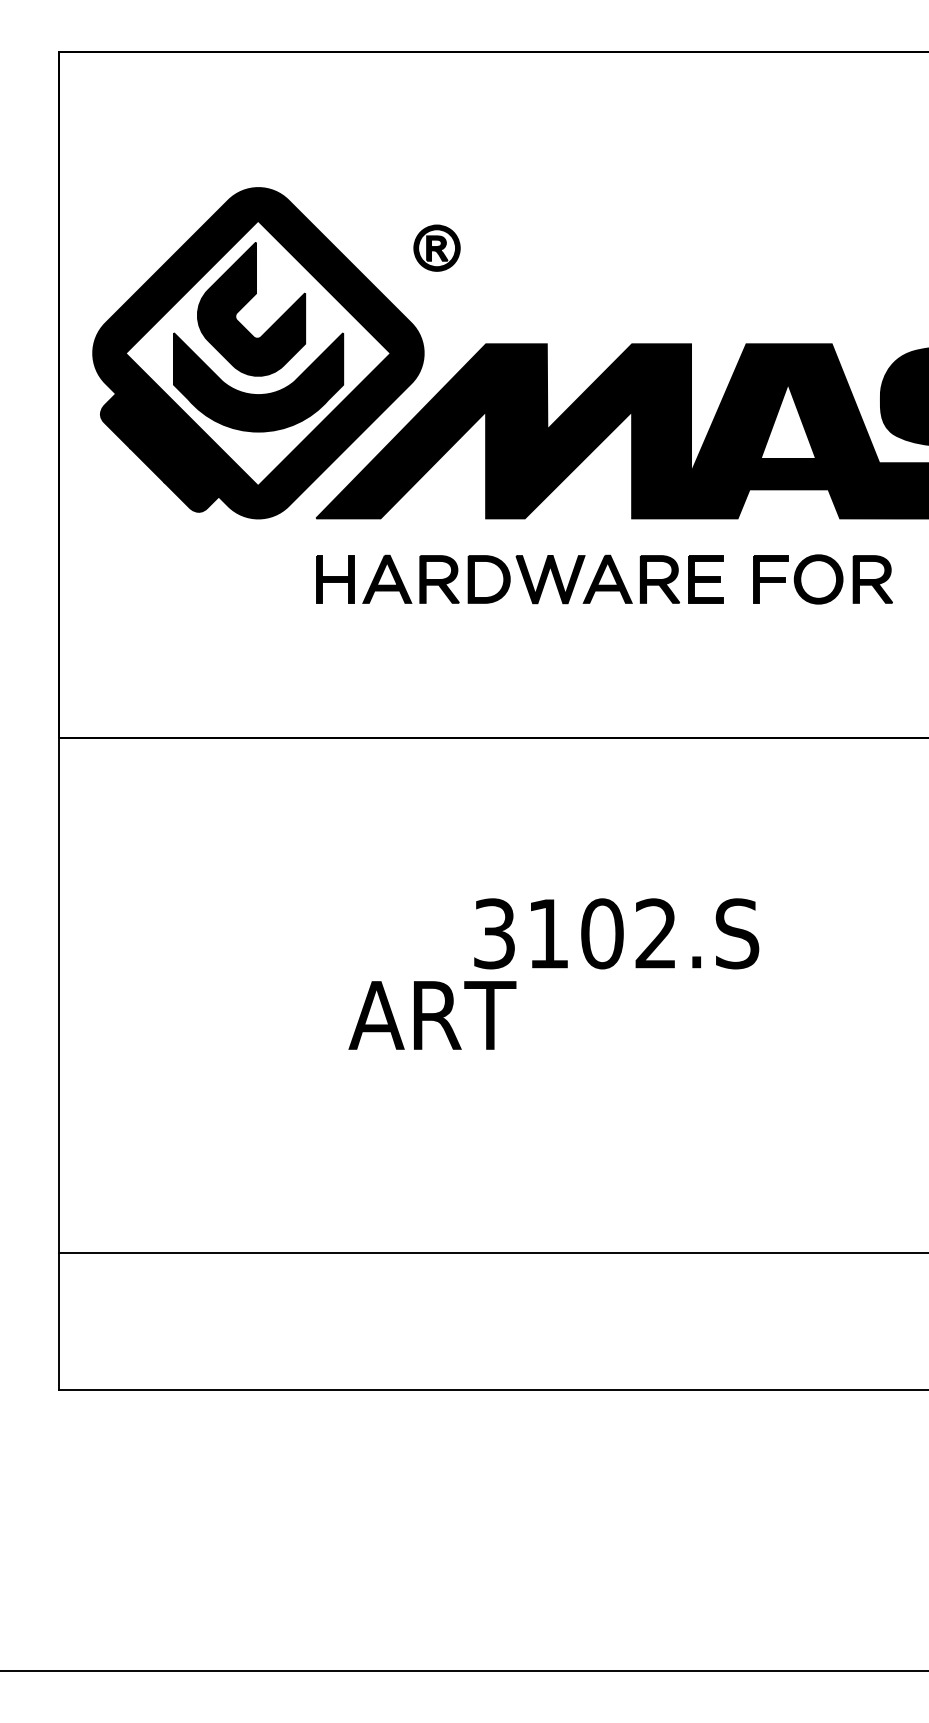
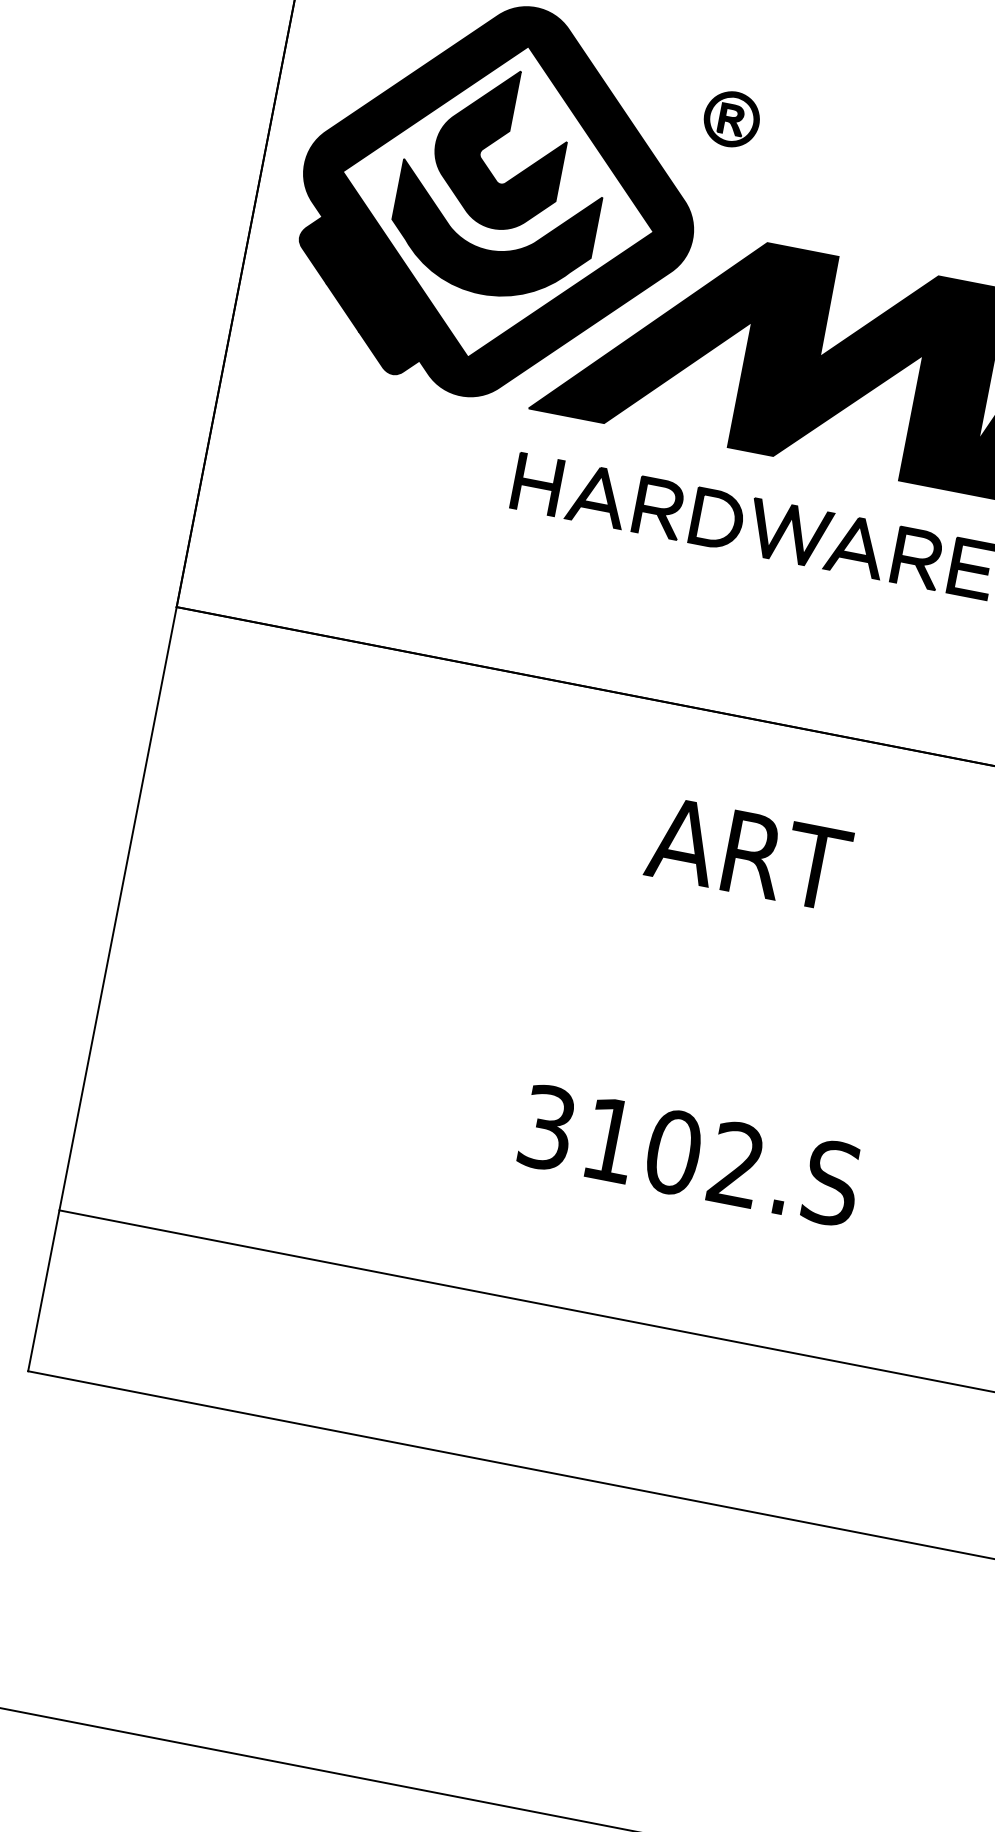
text: (616, 933) -> (690, 1155), moved
text: (432, 1015) -> (748, 854), moved

